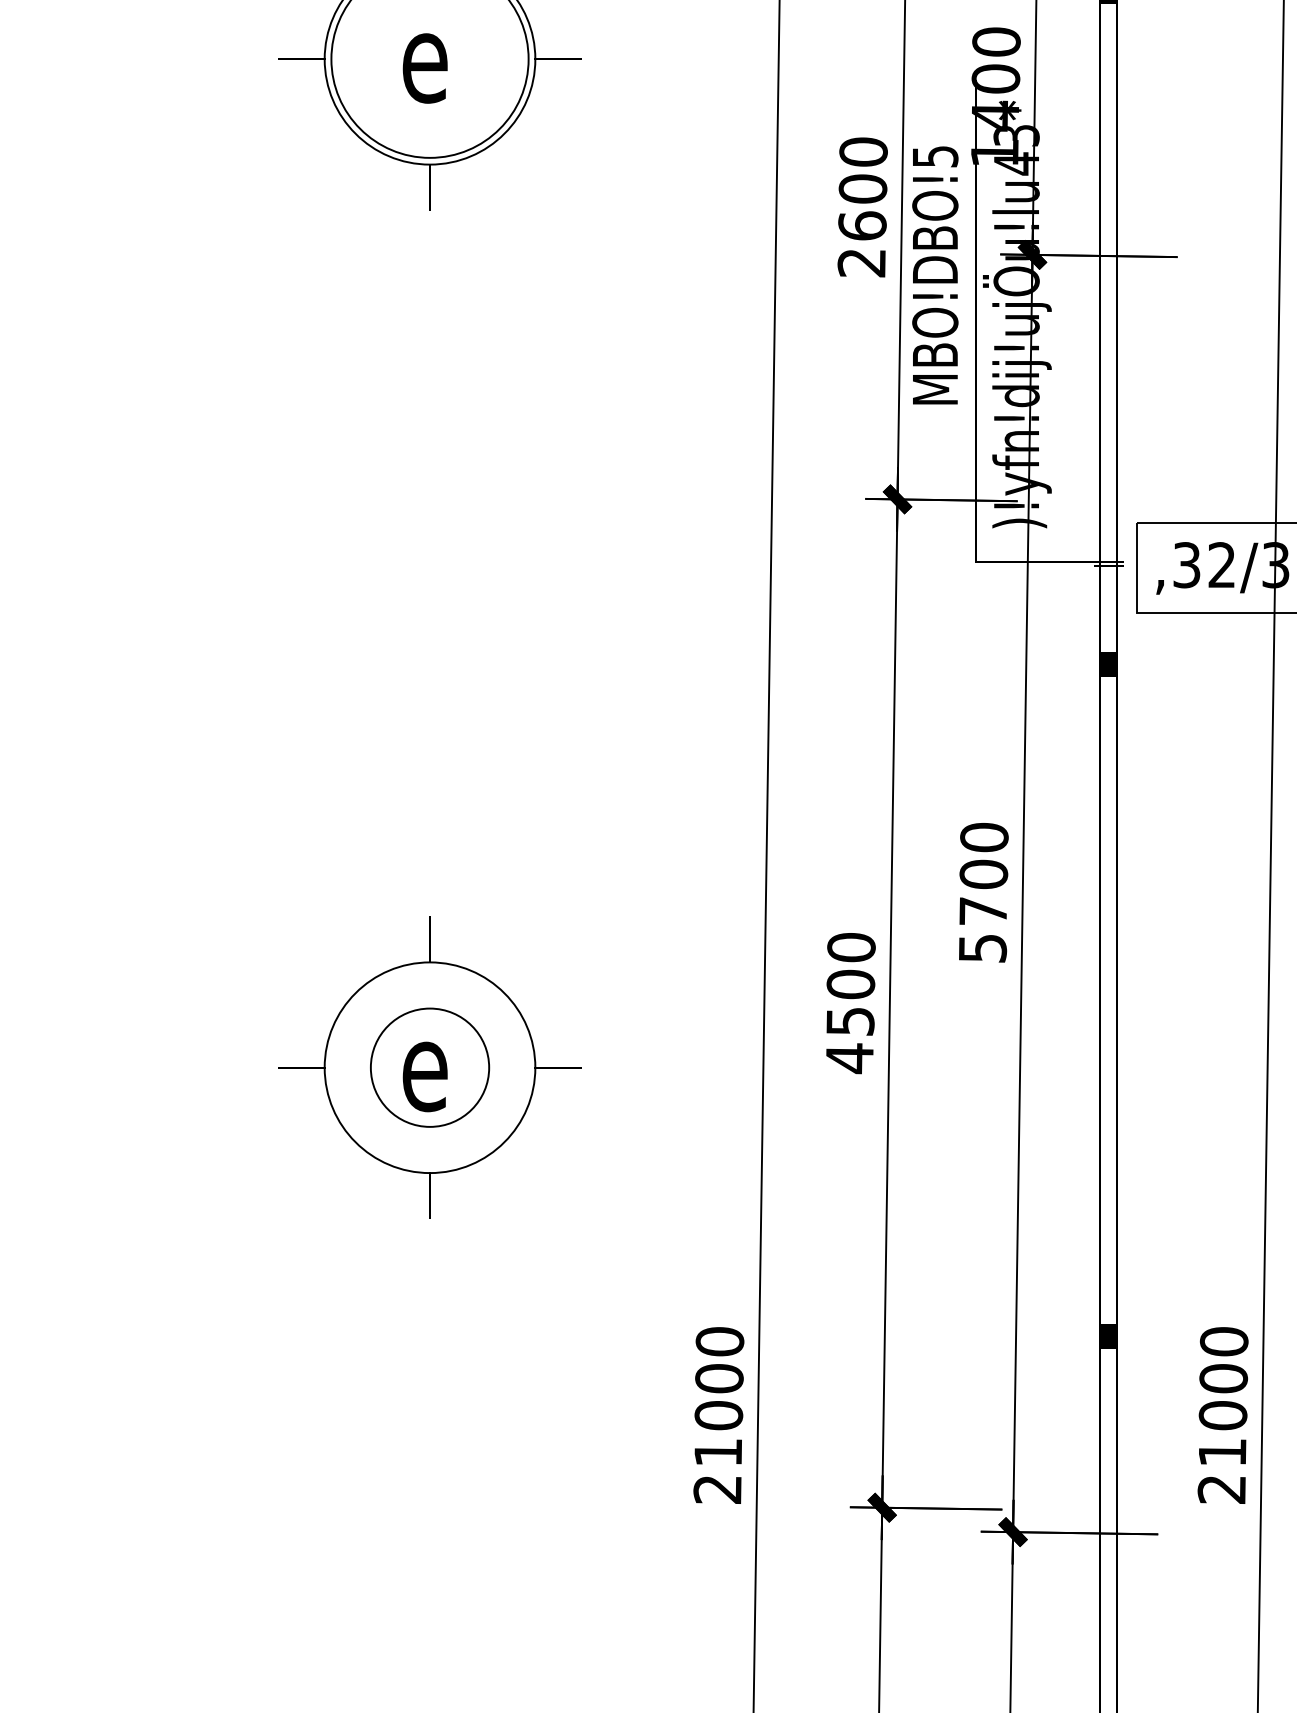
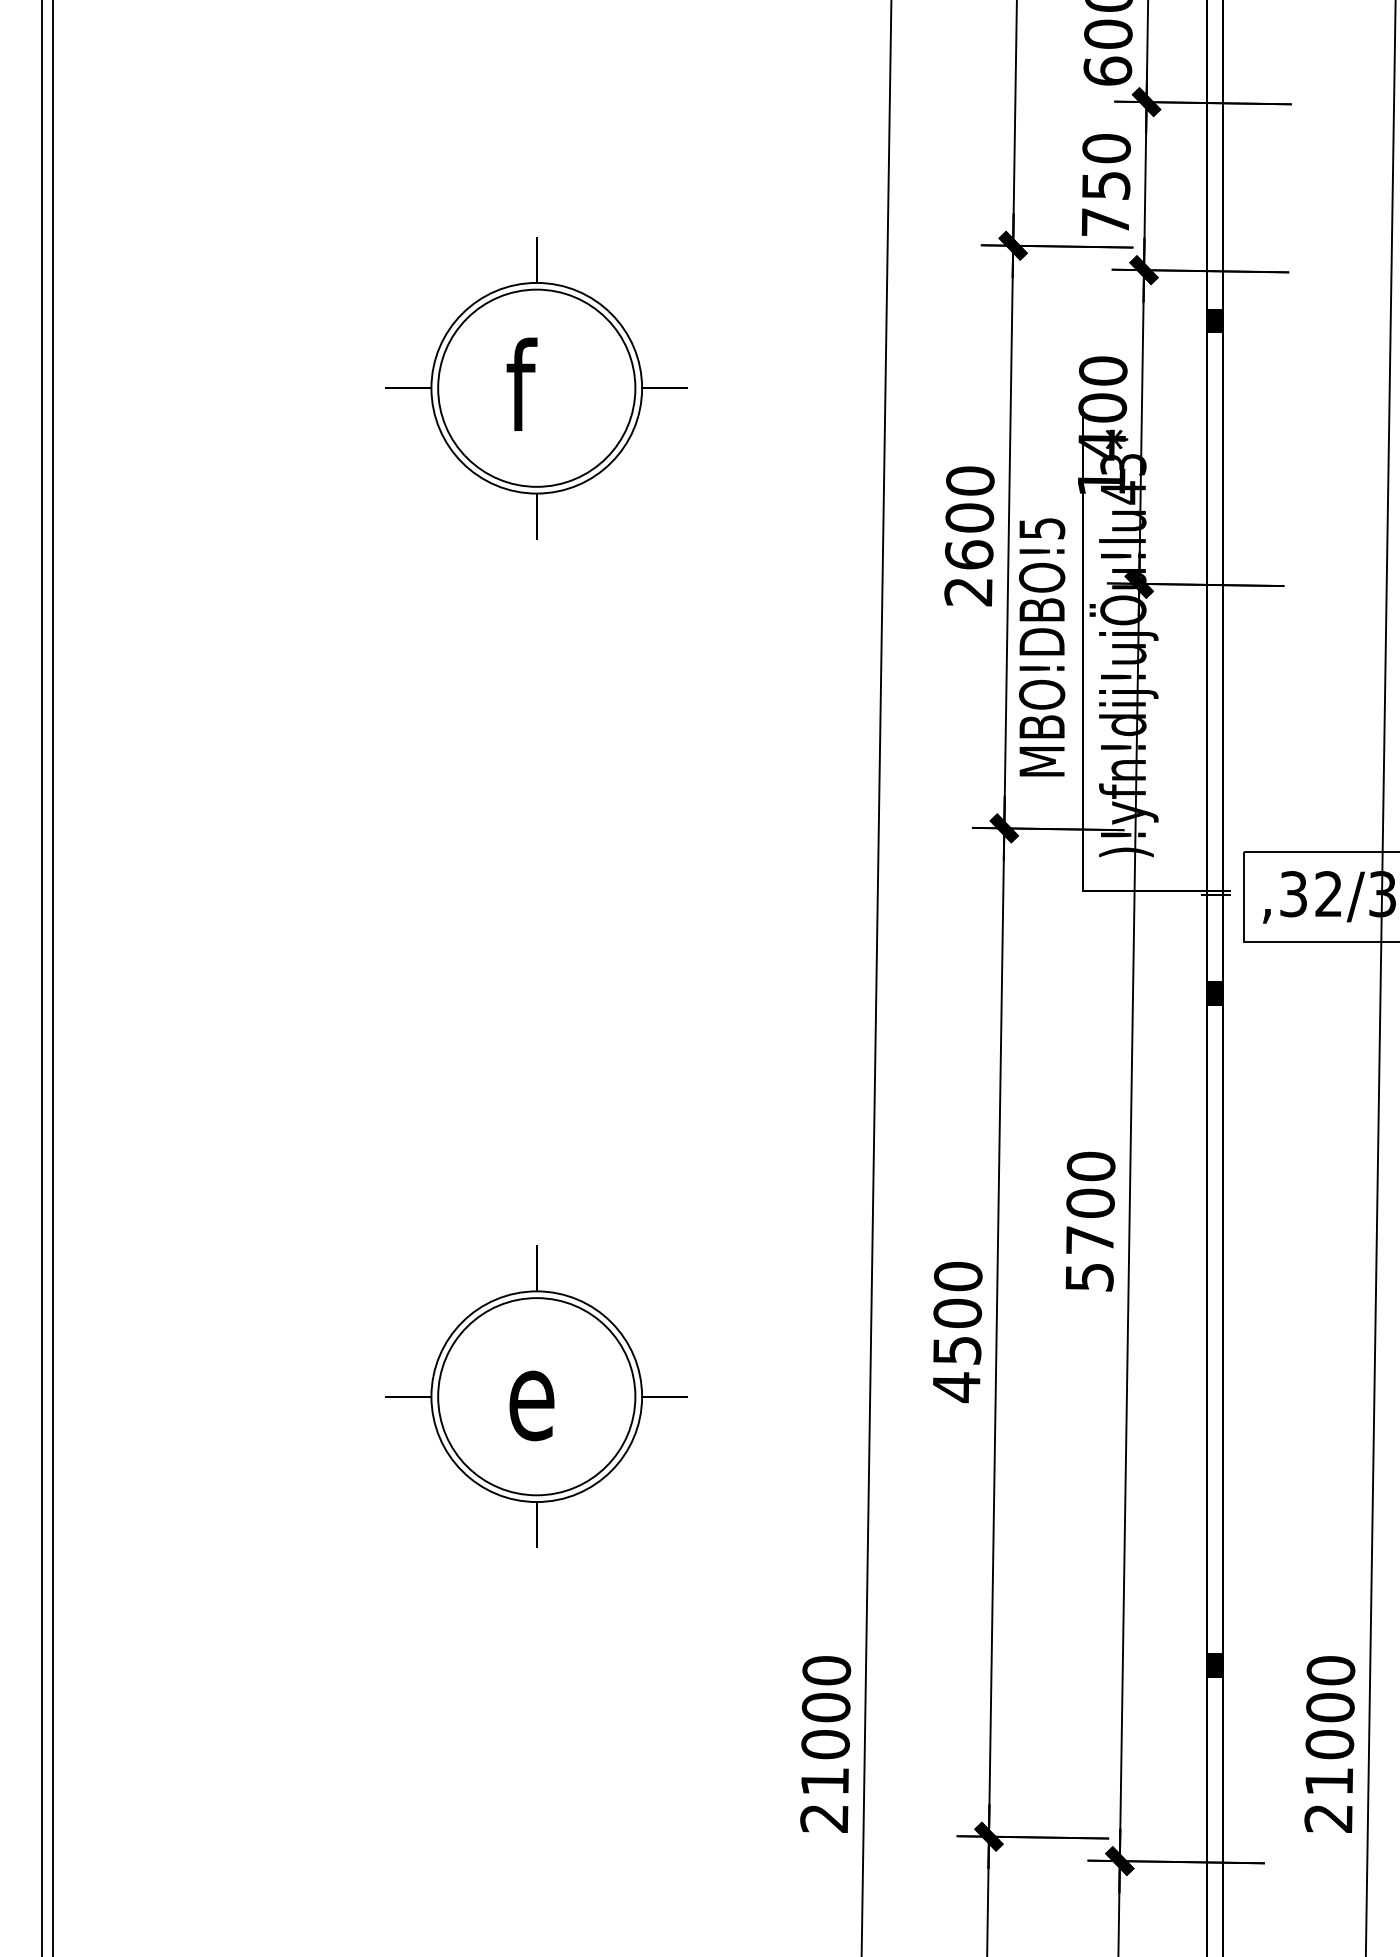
text: (423, 55) -> (530, 384), e -> f
text: (935, 275) -> (1042, 647), moved
circle: (429, 1067) -> (536, 1396), size x1.67

